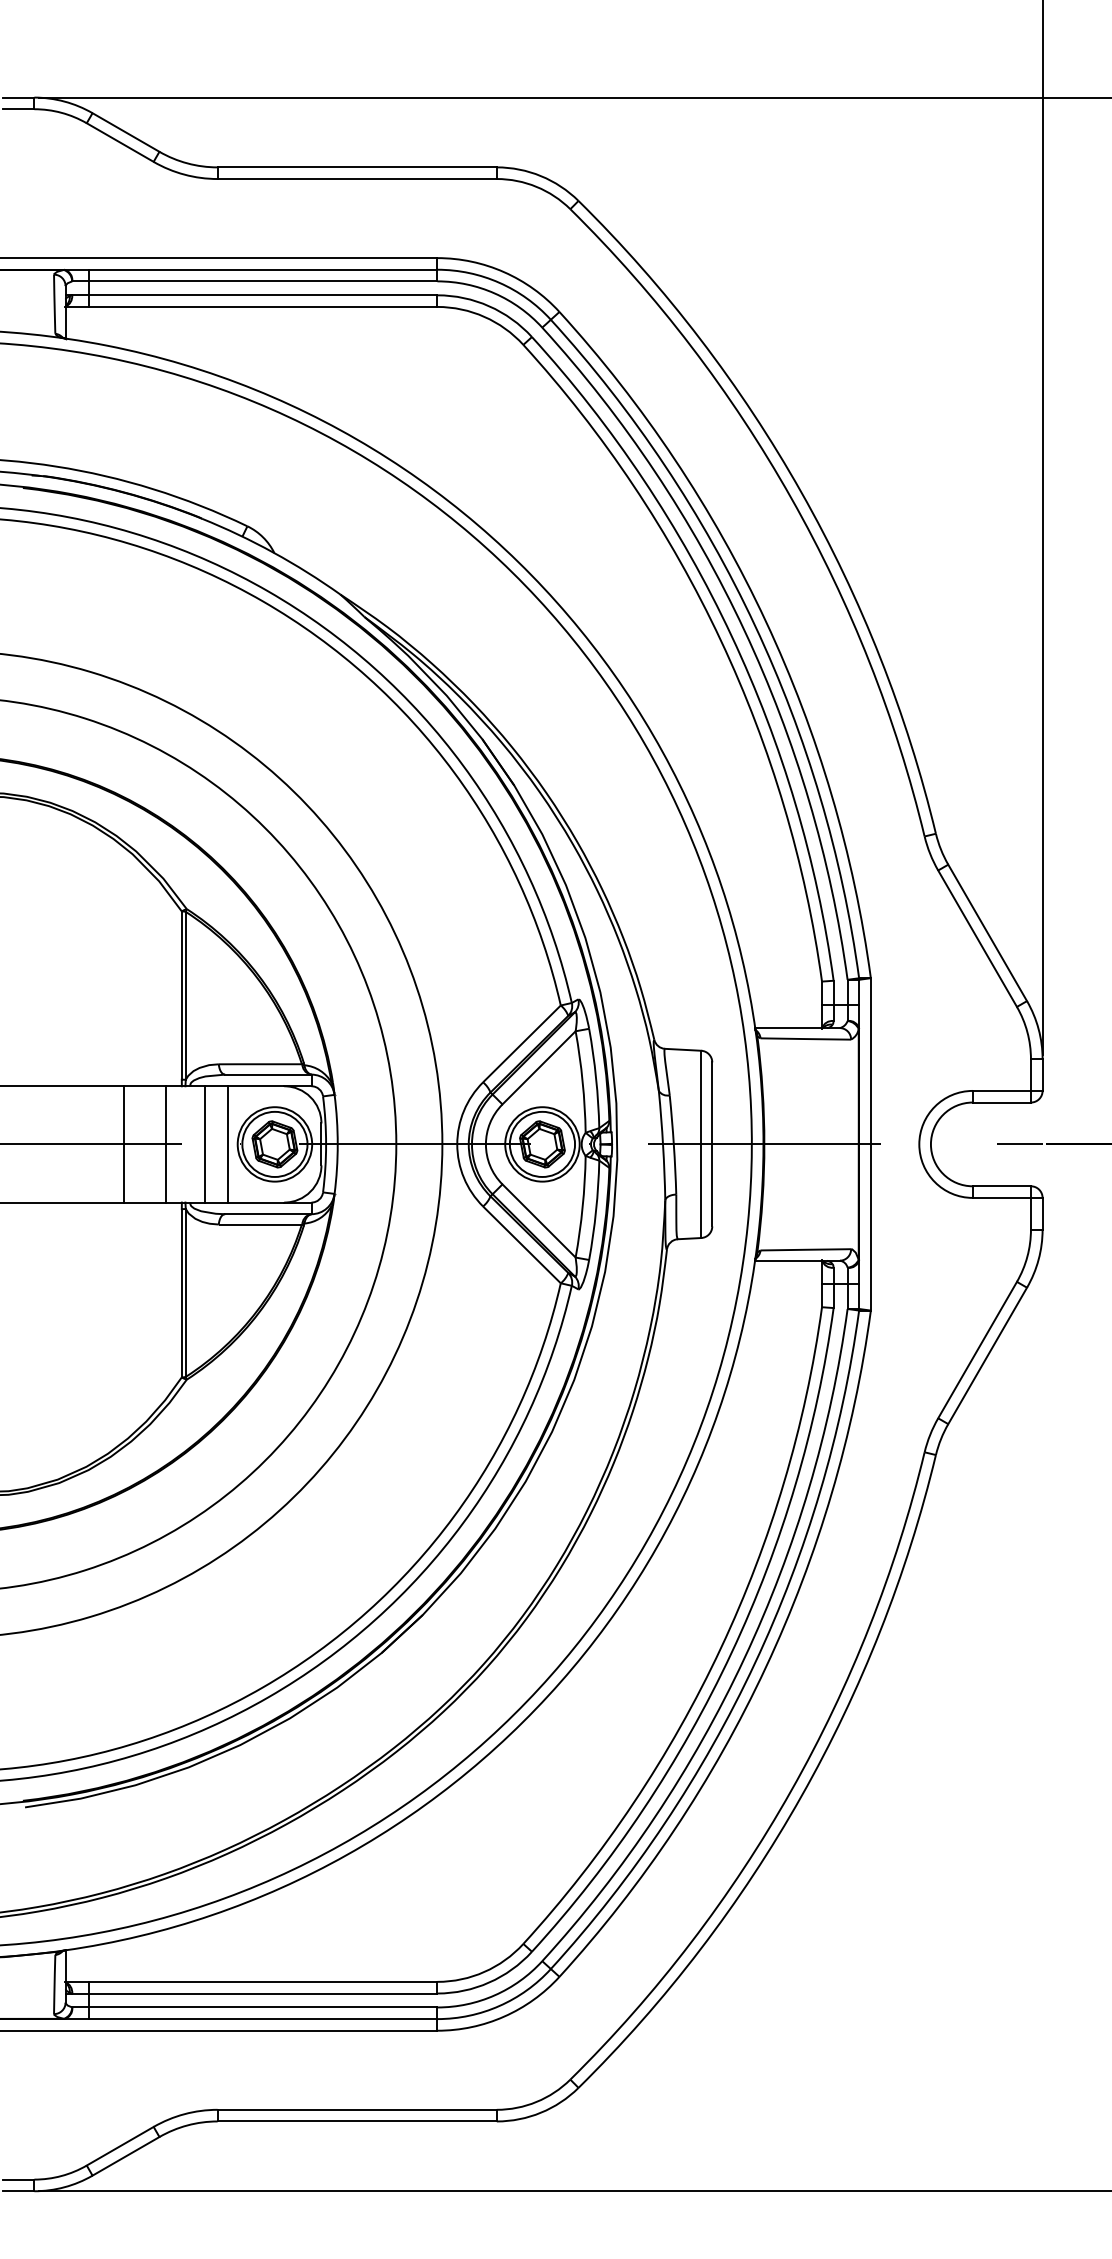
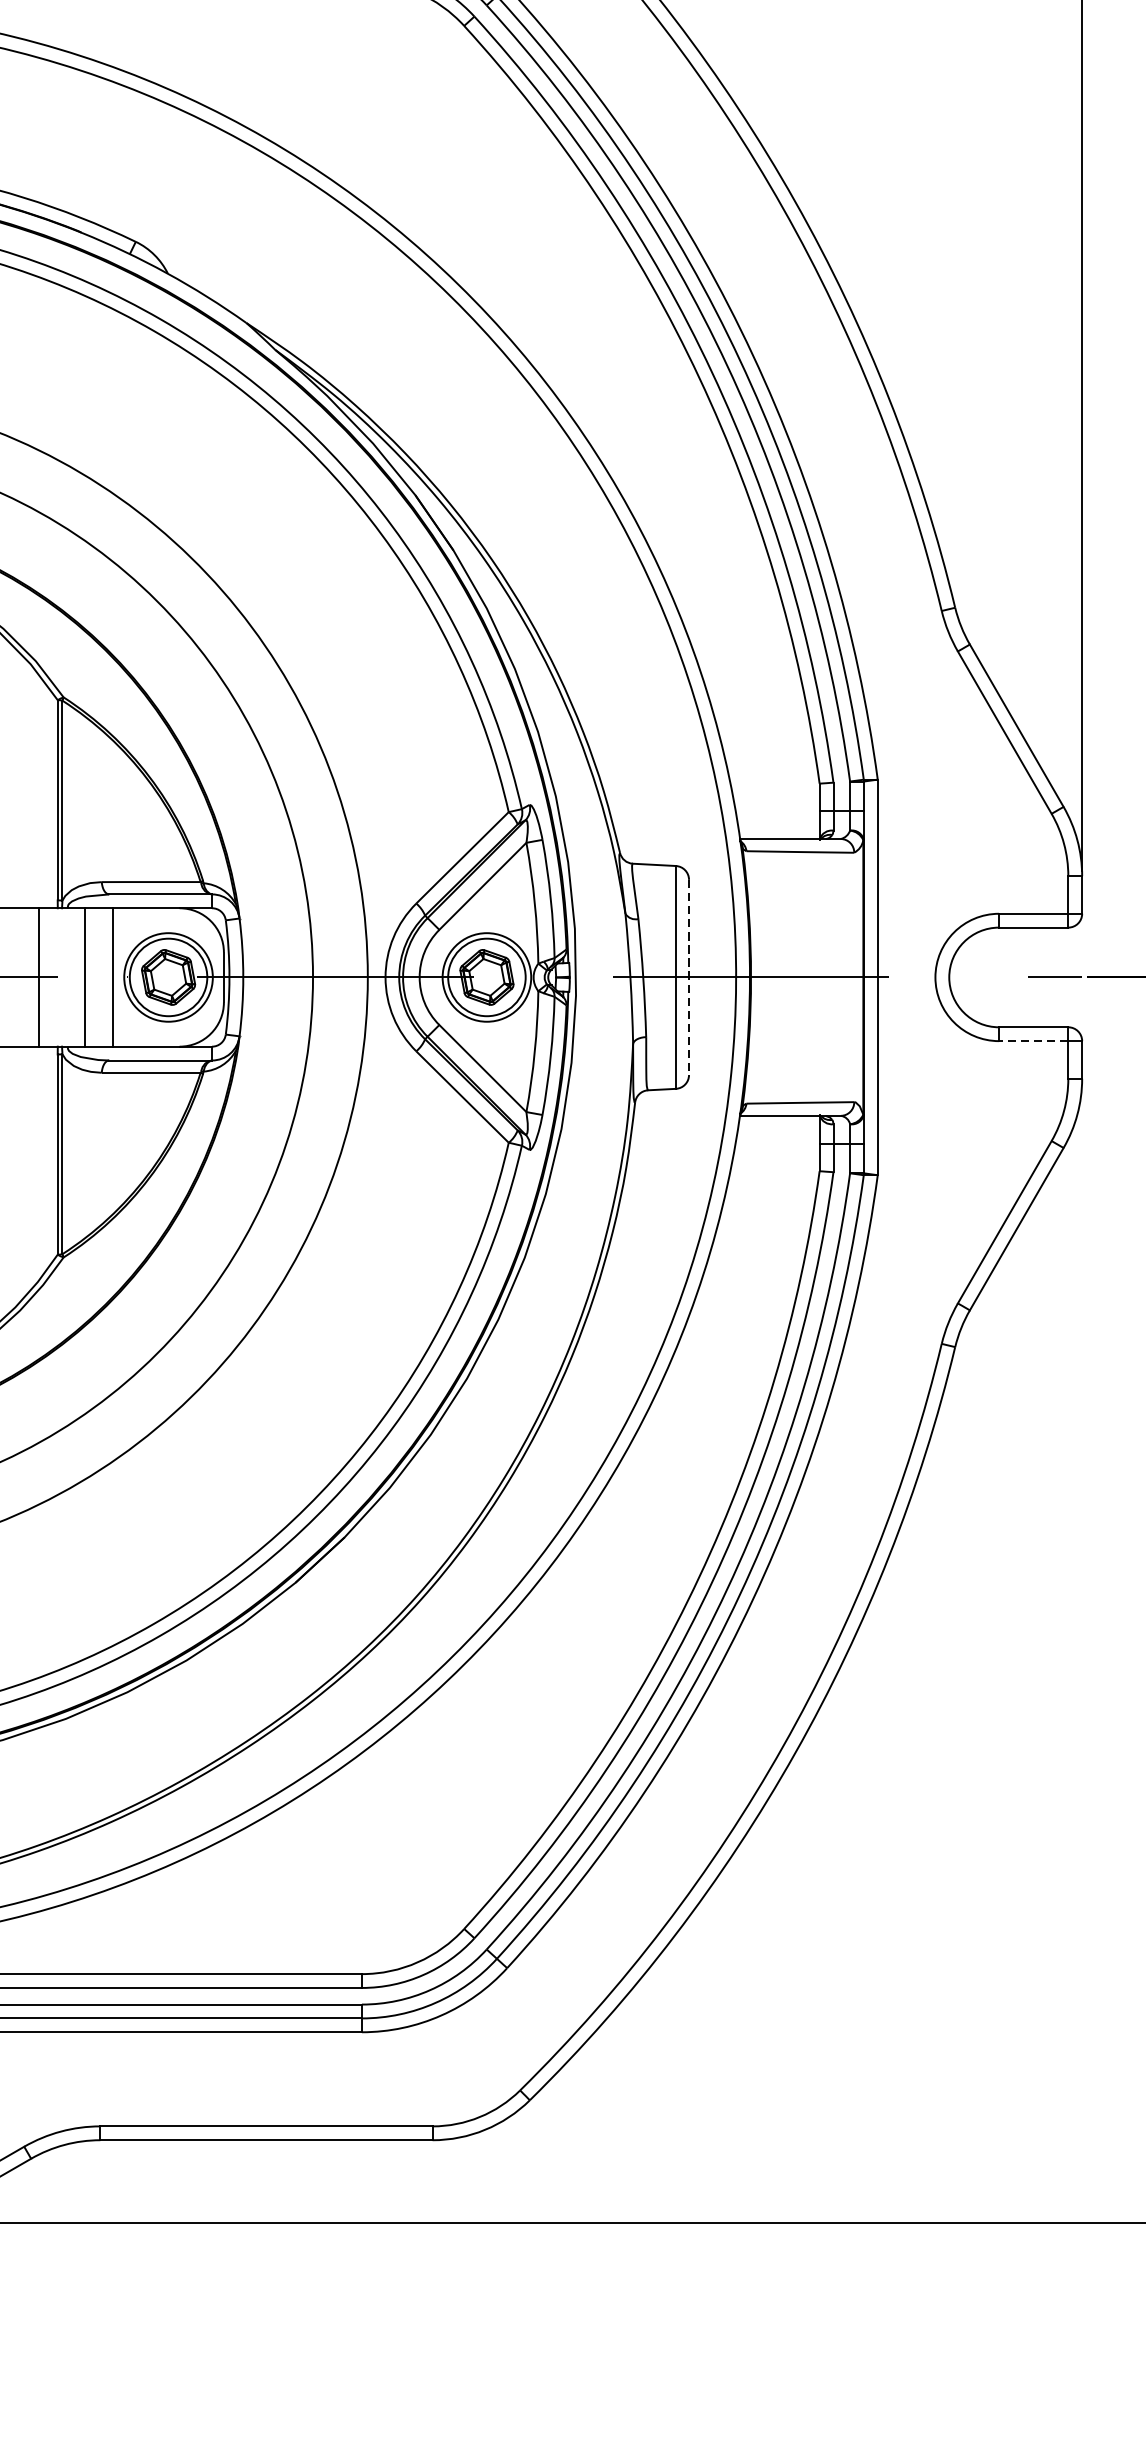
line: (712, 1144) -> (689, 977), solid -> dashed
line: (1001, 1197) -> (1033, 1040), solid -> dashed

